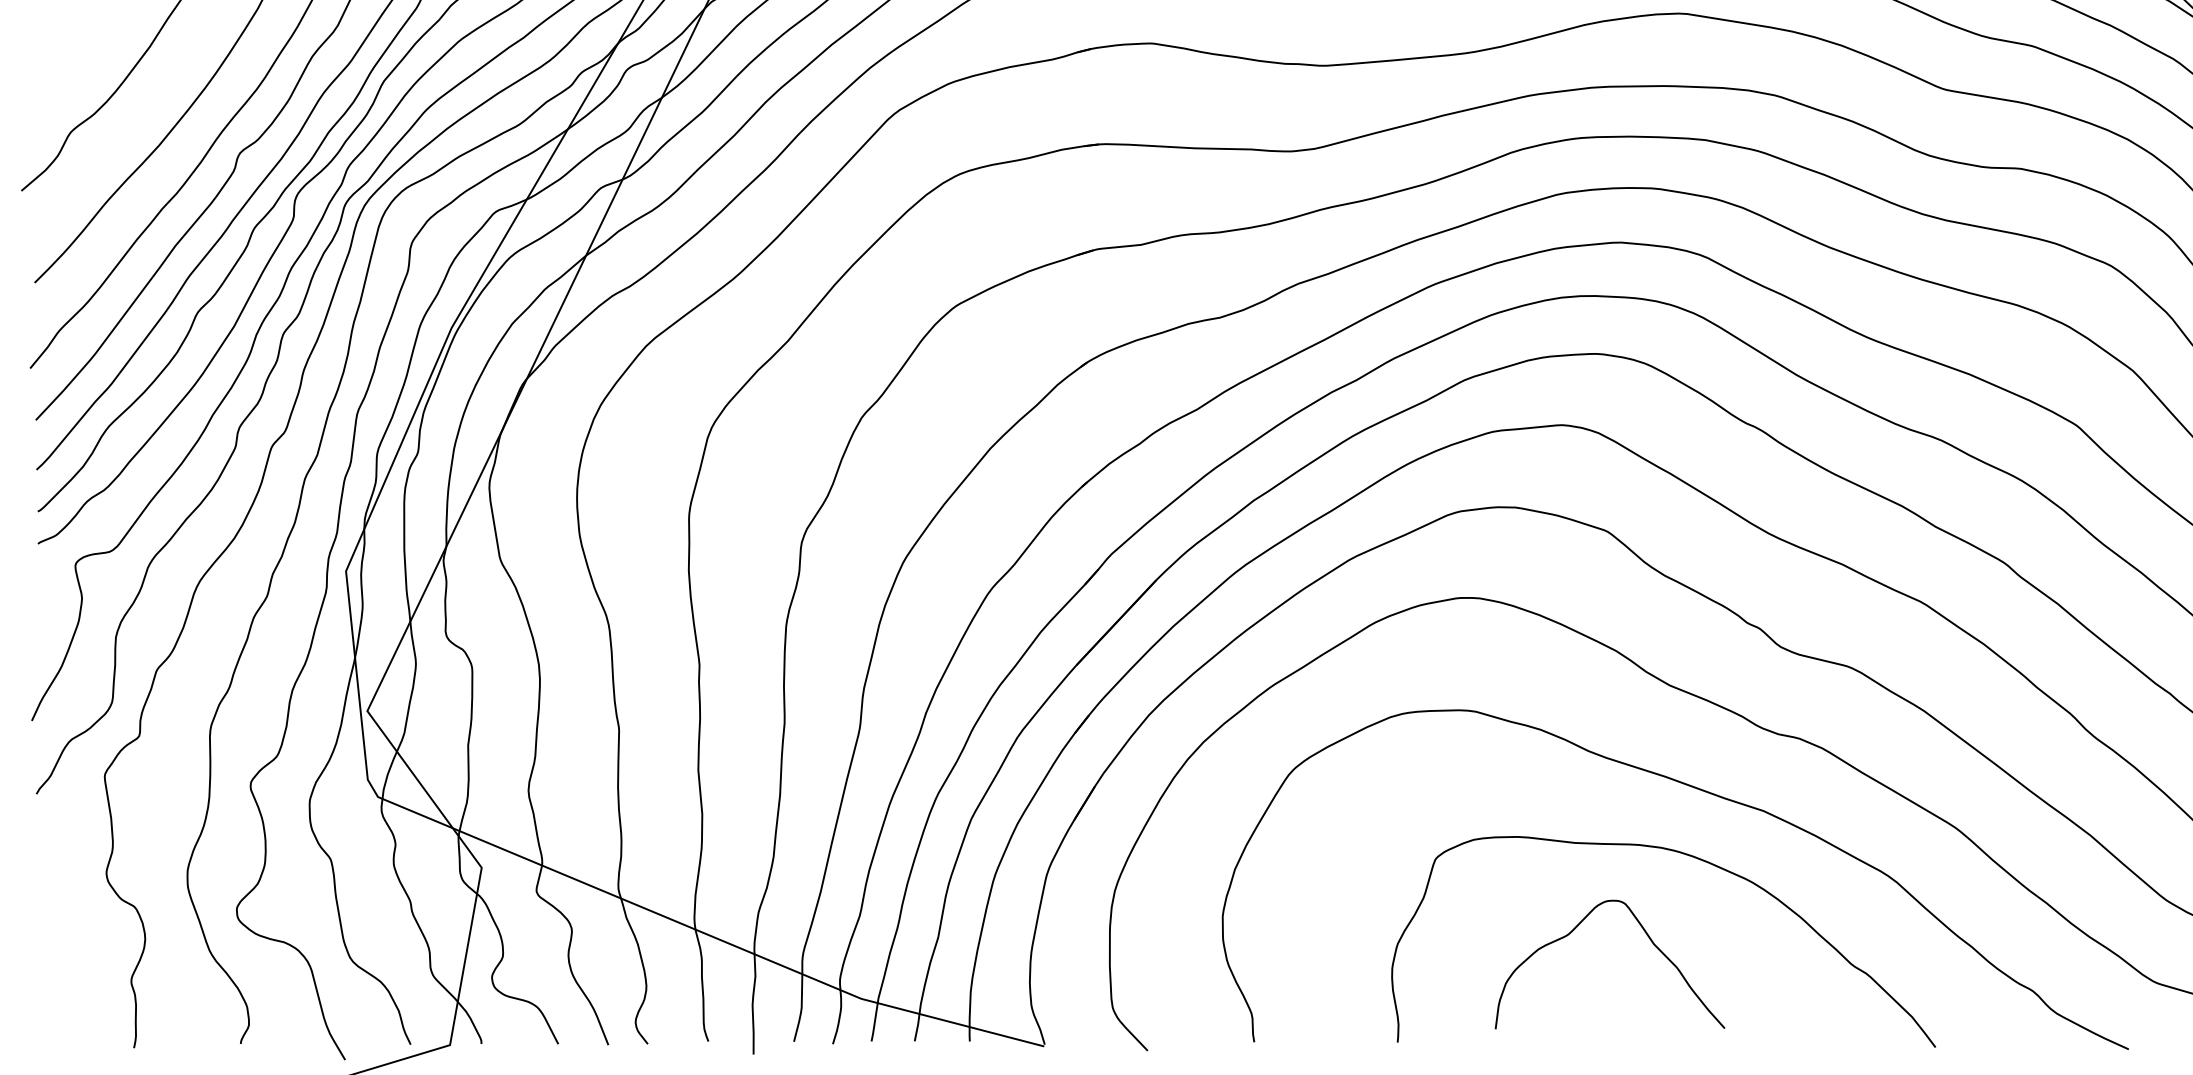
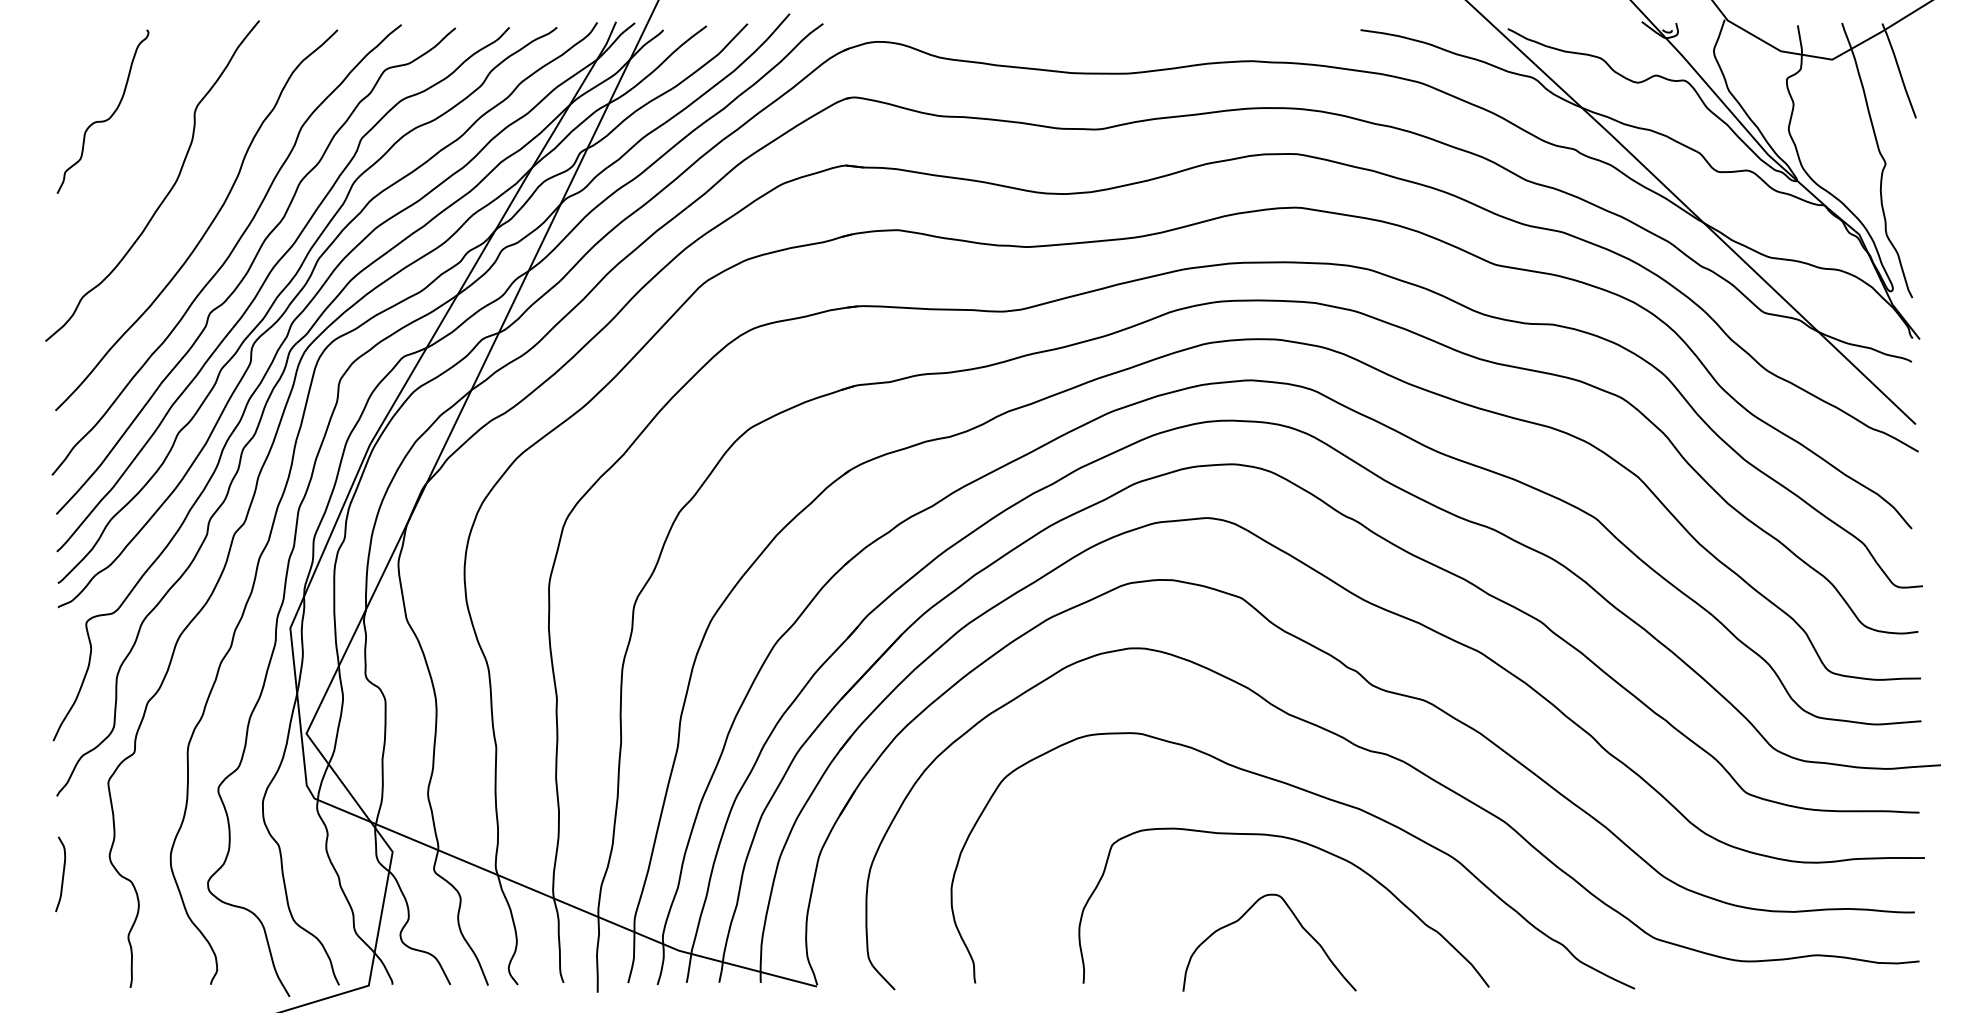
curve: (43, 897) -> (62, 874), added
curve: (1645, 934) -> (1296, 920), moved

